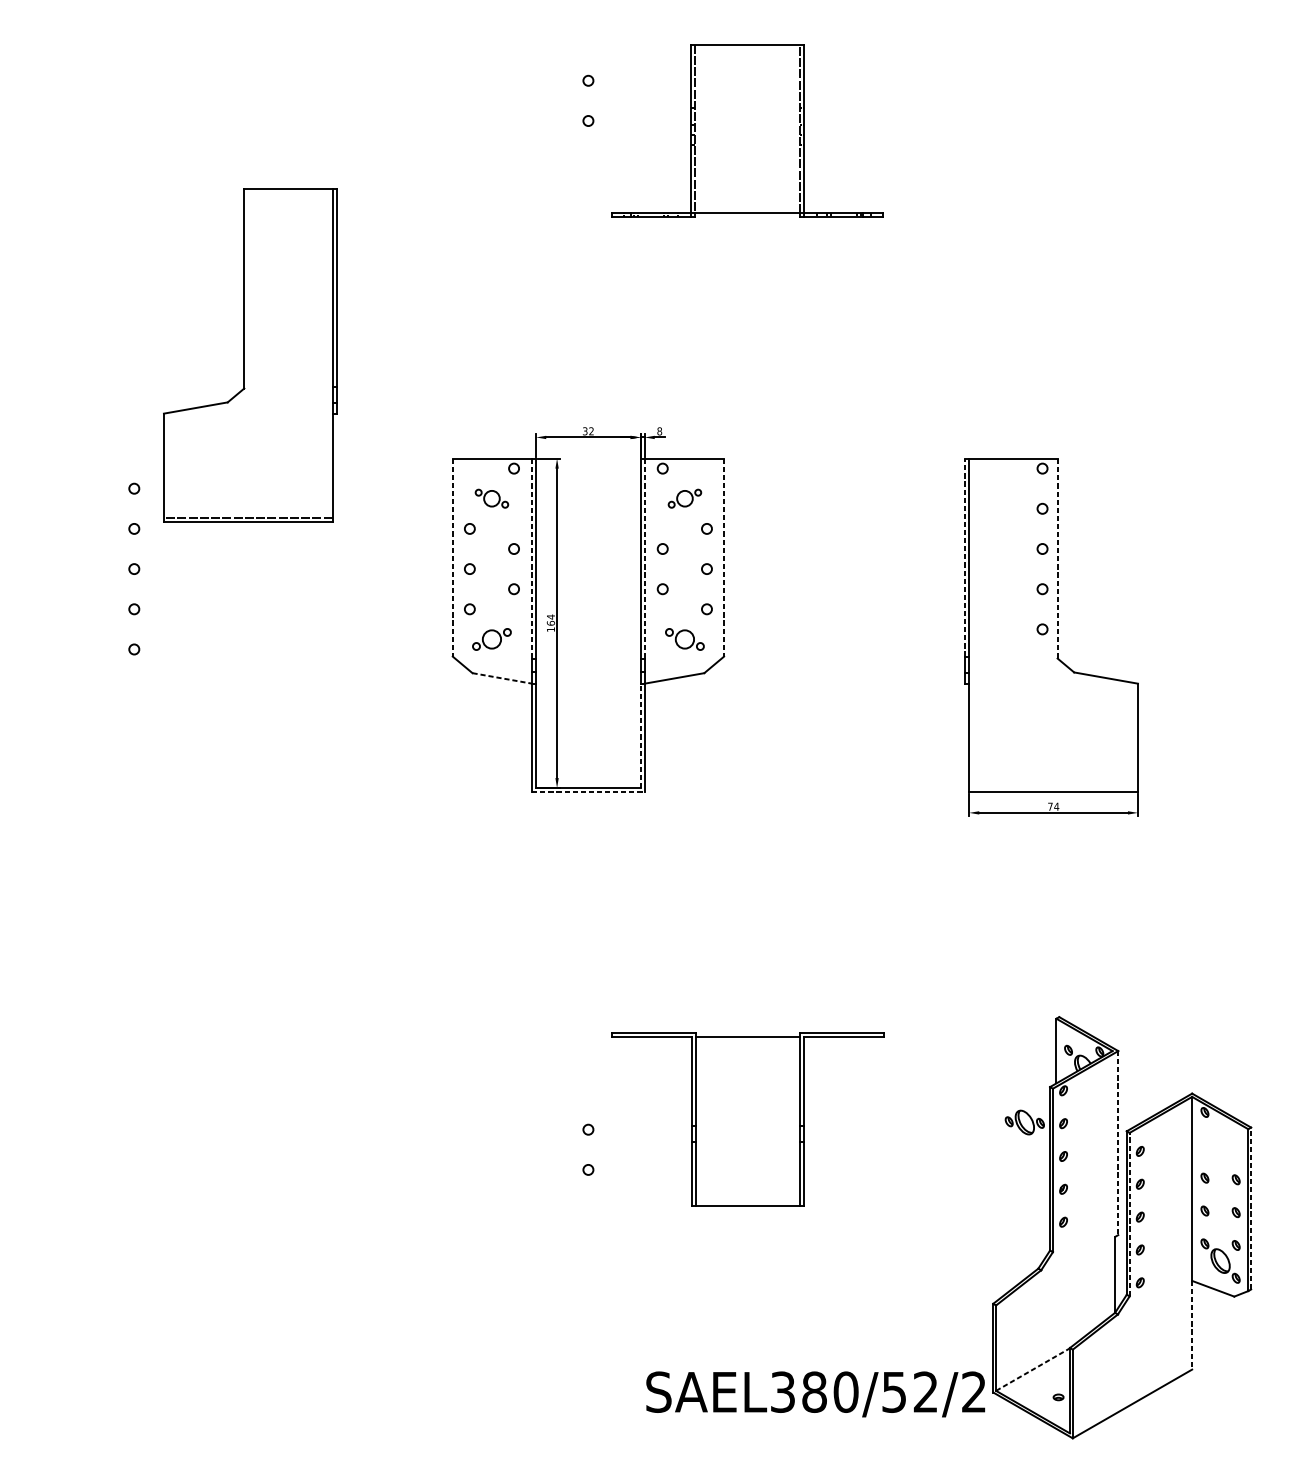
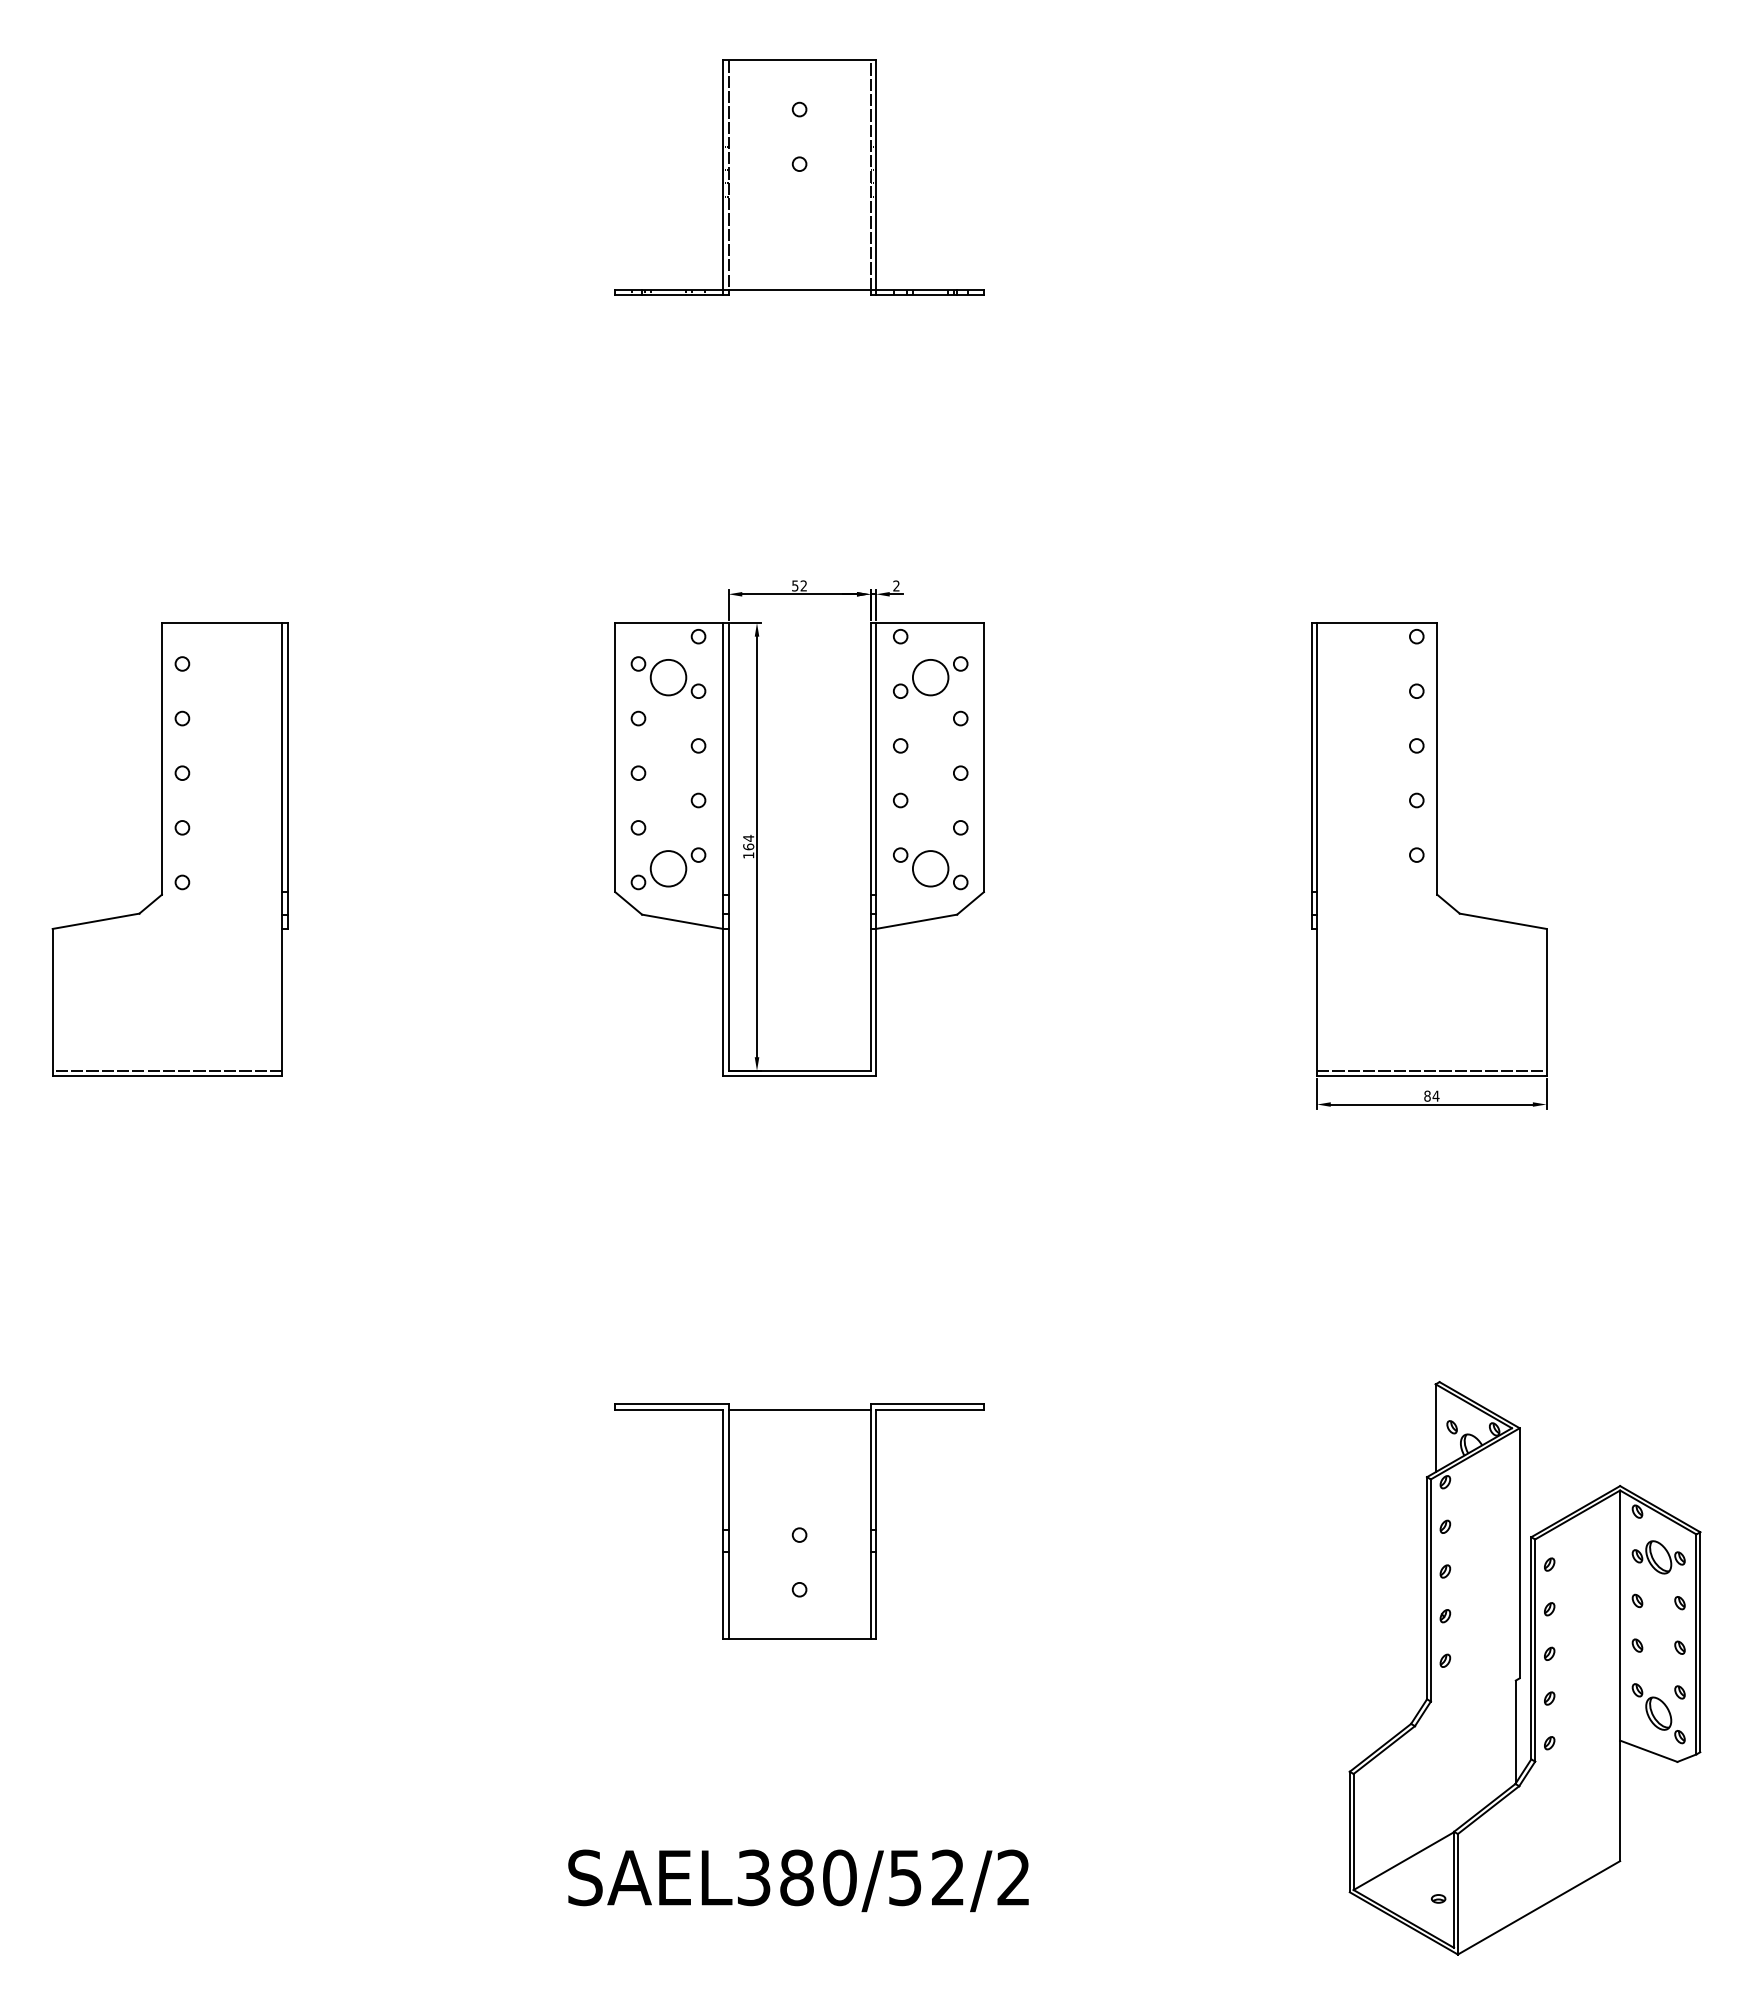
part: (747, 130) -> (799, 177), moved
part: (249, 355) -> (169, 849), moved
text: (585, 430) -> (795, 585), 32 -> 52
text: (659, 430) -> (896, 585), 8 -> 2
part: (491, 498) -> (668, 677), size x1.67
part: (684, 498) -> (930, 677), size x1.67
line: (452, 557) -> (615, 757), dashed -> solid
line: (723, 557) -> (983, 757), dashed -> solid
line: (965, 557) -> (1311, 757), dashed -> solid
line: (532, 558) -> (723, 758), dashed -> solid
line: (645, 558) -> (876, 758), dashed -> solid
line: (1057, 558) -> (1437, 758), dashed -> solid
part: (491, 639) -> (668, 868), size x1.43
part: (684, 639) -> (930, 868), size x1.43
line: (502, 678) -> (683, 921), dashed -> solid
line: (640, 735) -> (870, 999), dashed -> solid
line: (1053, 787) -> (1431, 1070), added
line: (589, 792) -> (800, 1076), dashed -> solid
text: (1050, 806) -> (1427, 1095), 74 -> 84
part: (748, 1119) -> (799, 1521), moved
part: (1024, 1122) -> (1658, 1557), moved
line: (1118, 1143) -> (1519, 1553), dashed -> solid
line: (1251, 1207) -> (1700, 1641), dashed -> solid
line: (1129, 1214) -> (1535, 1650), dashed -> solid
line: (1192, 1325) -> (1620, 1801), dashed -> solid
line: (1032, 1369) -> (1403, 1861), dashed -> solid
text: (815, 1394) -> (798, 1880), moved

